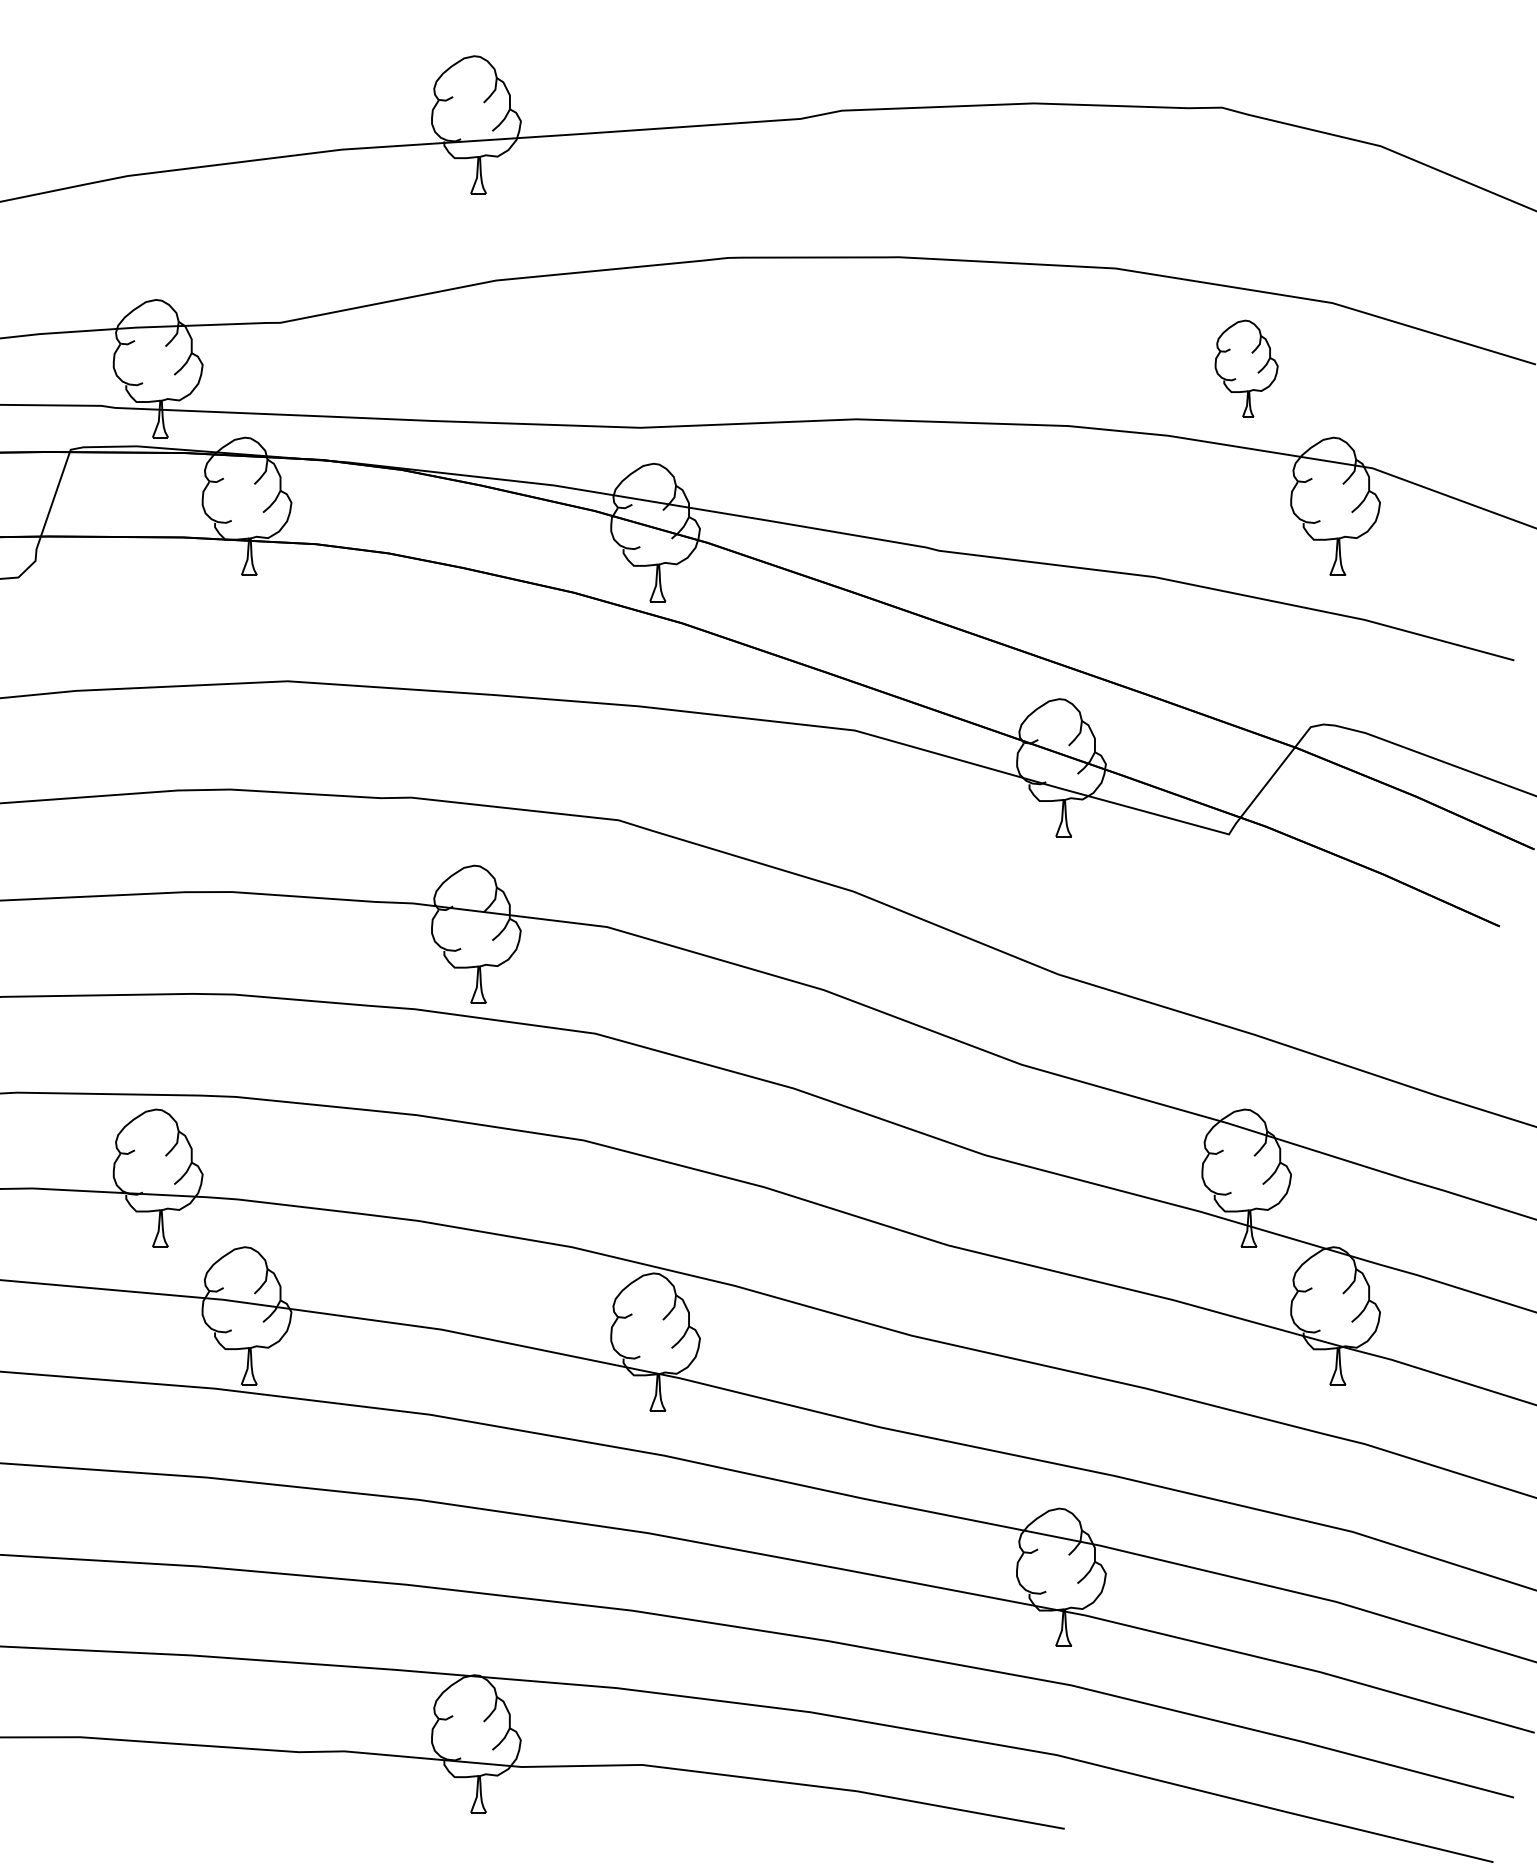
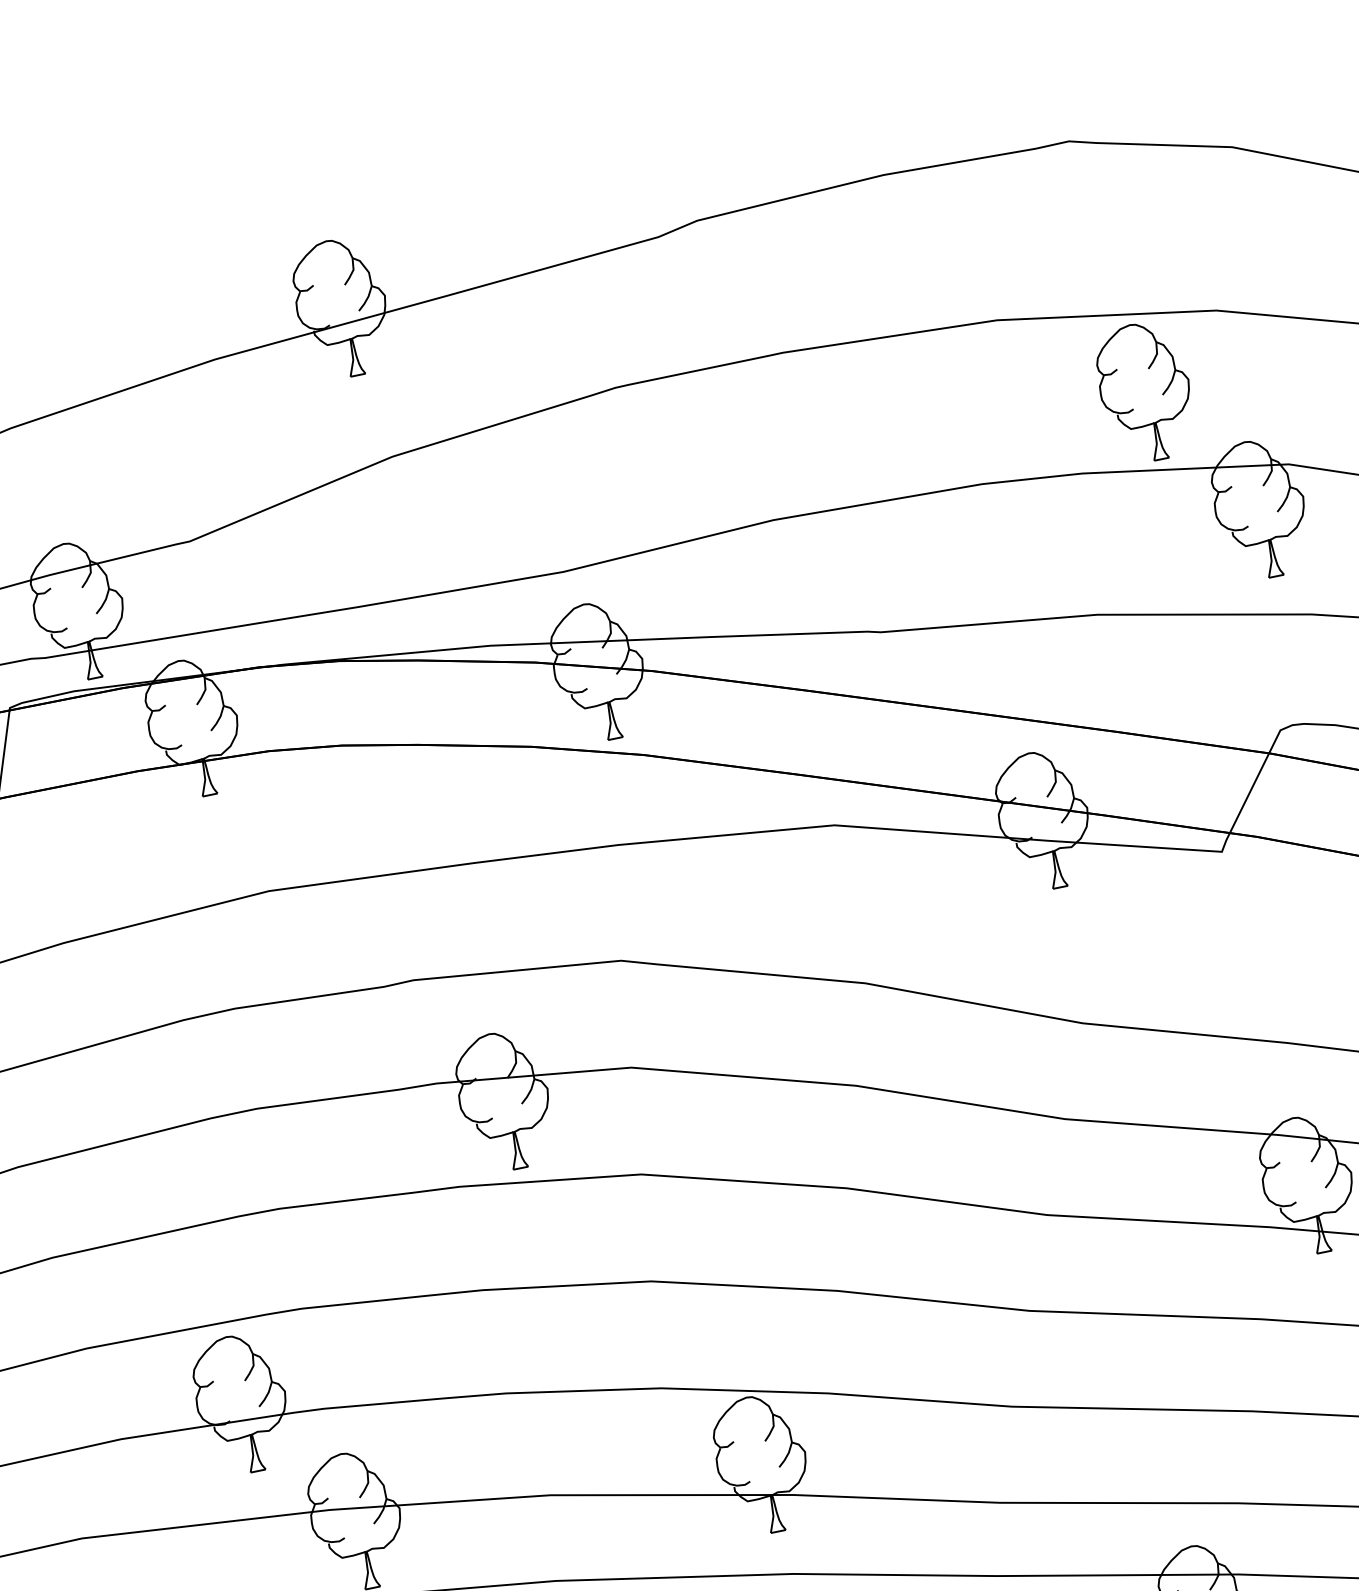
part: (1246, 368) -> (1145, 391), size x1.43

